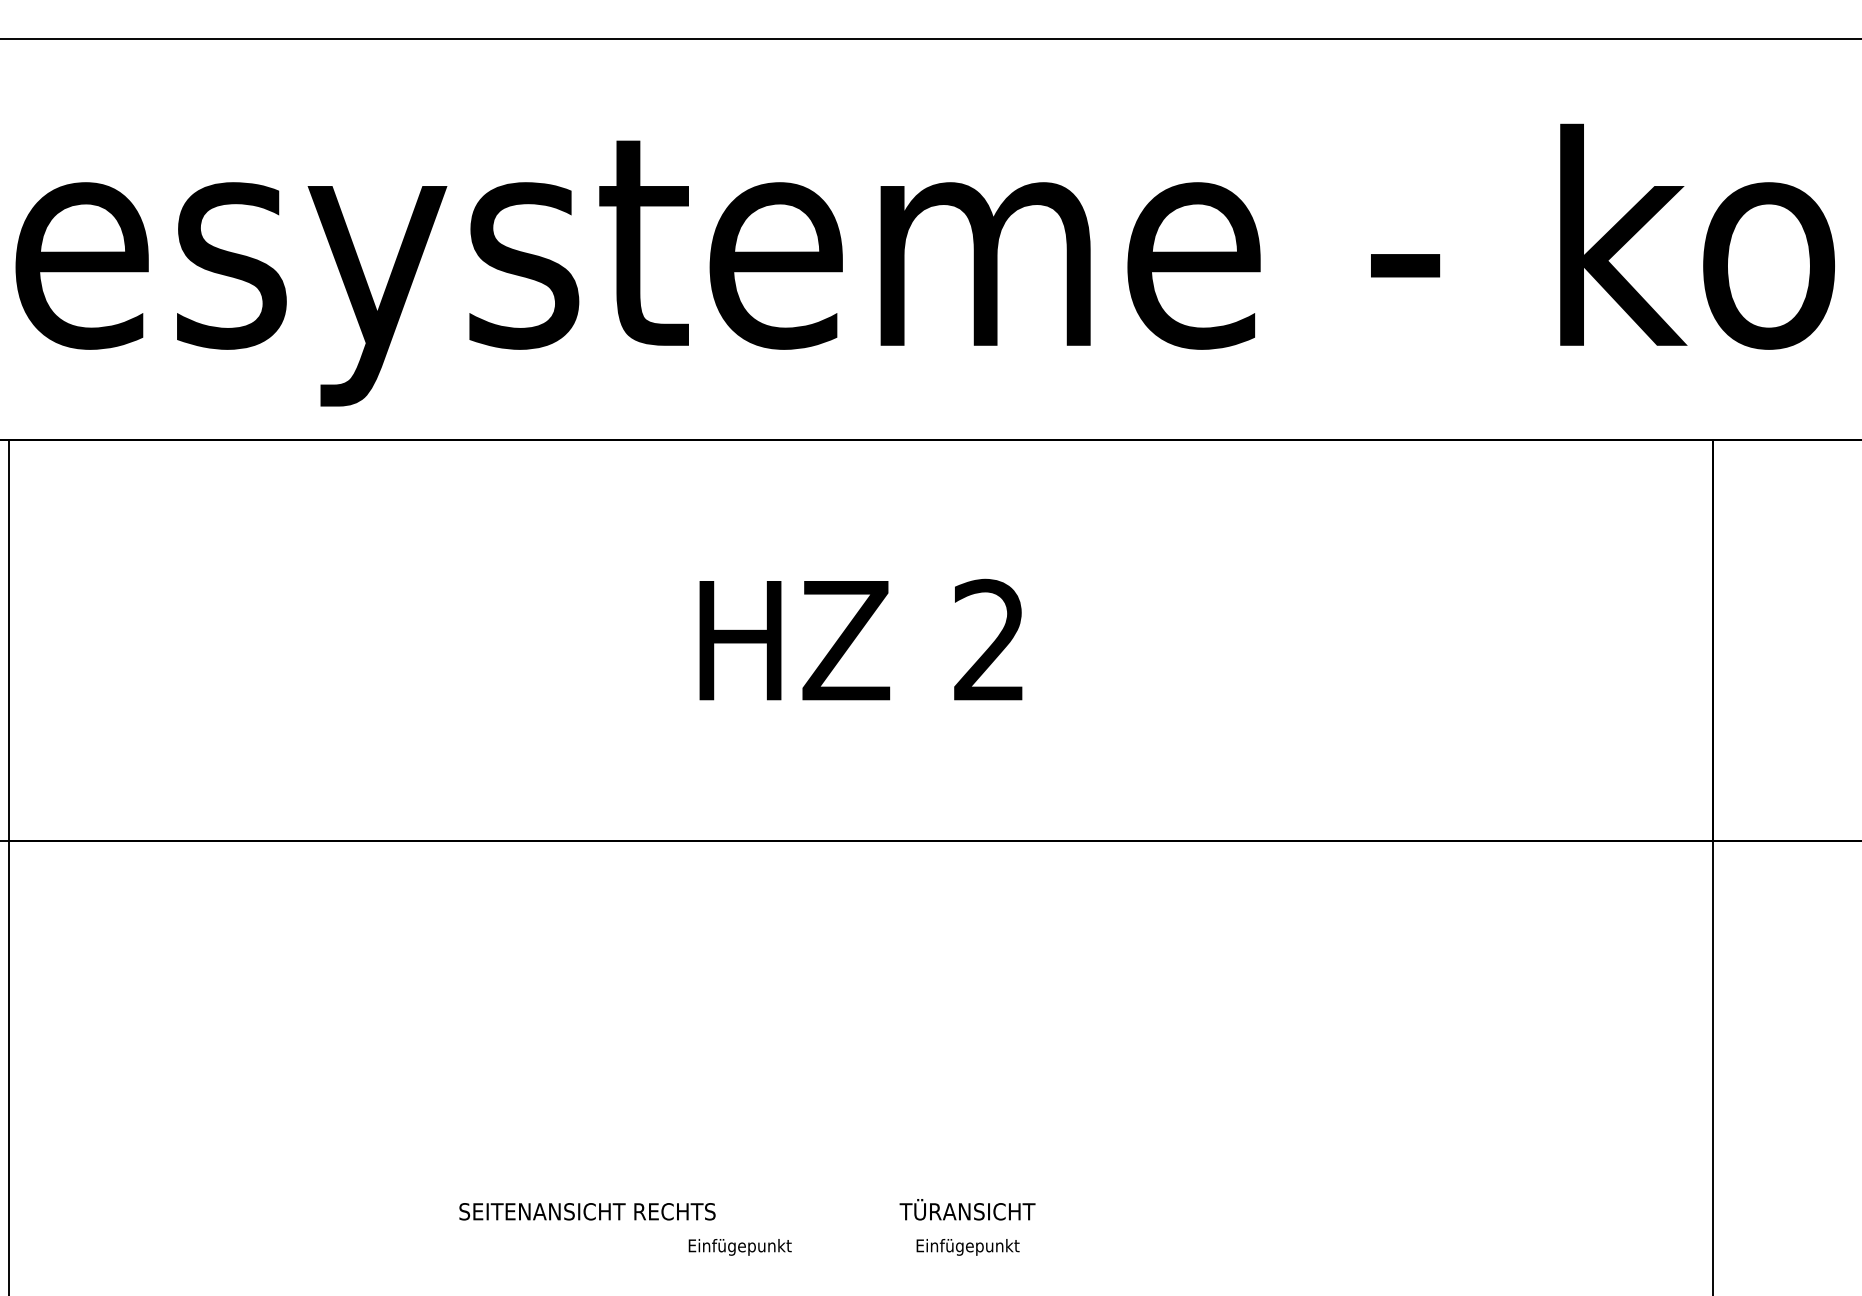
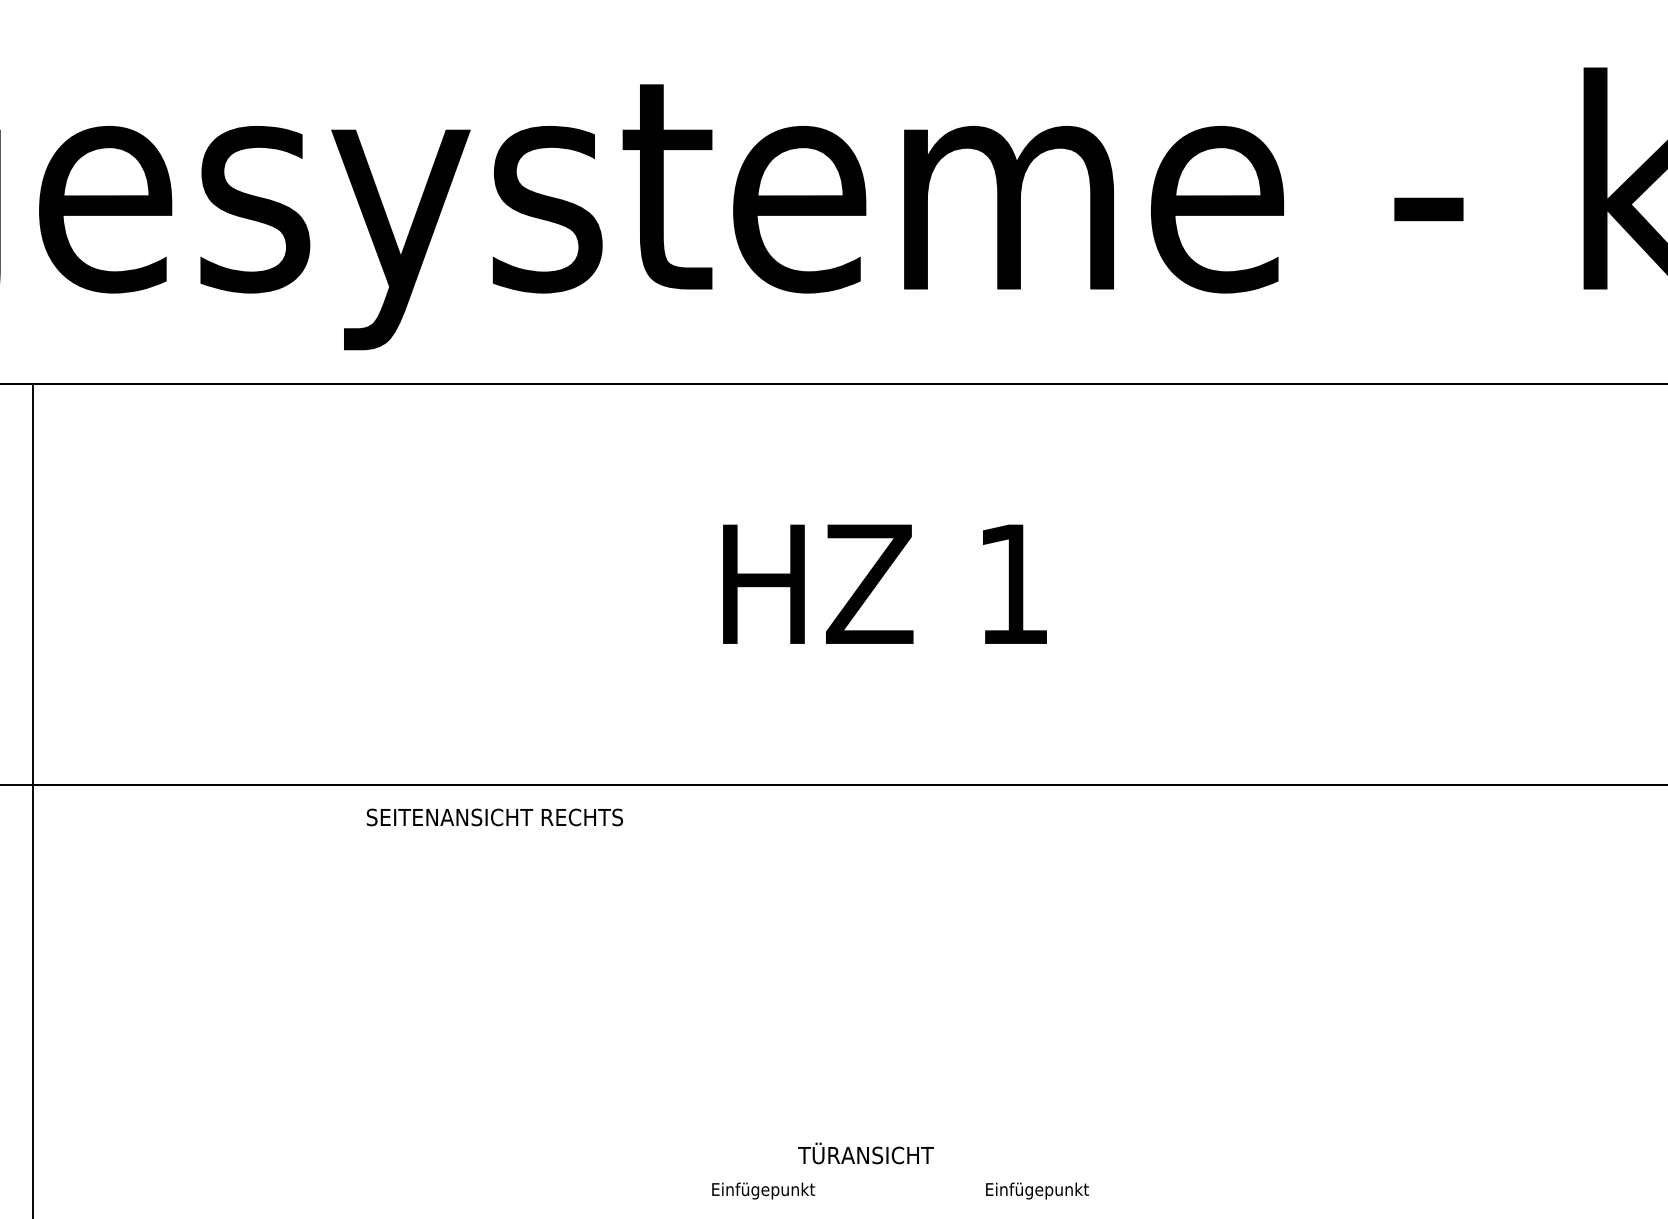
text: (988, 639) -> (1011, 583), 2 -> 1
text: (967, 1209) -> (865, 1153), moved
text: (587, 1211) -> (494, 817), moved
text: (967, 1247) -> (1036, 1191), moved

